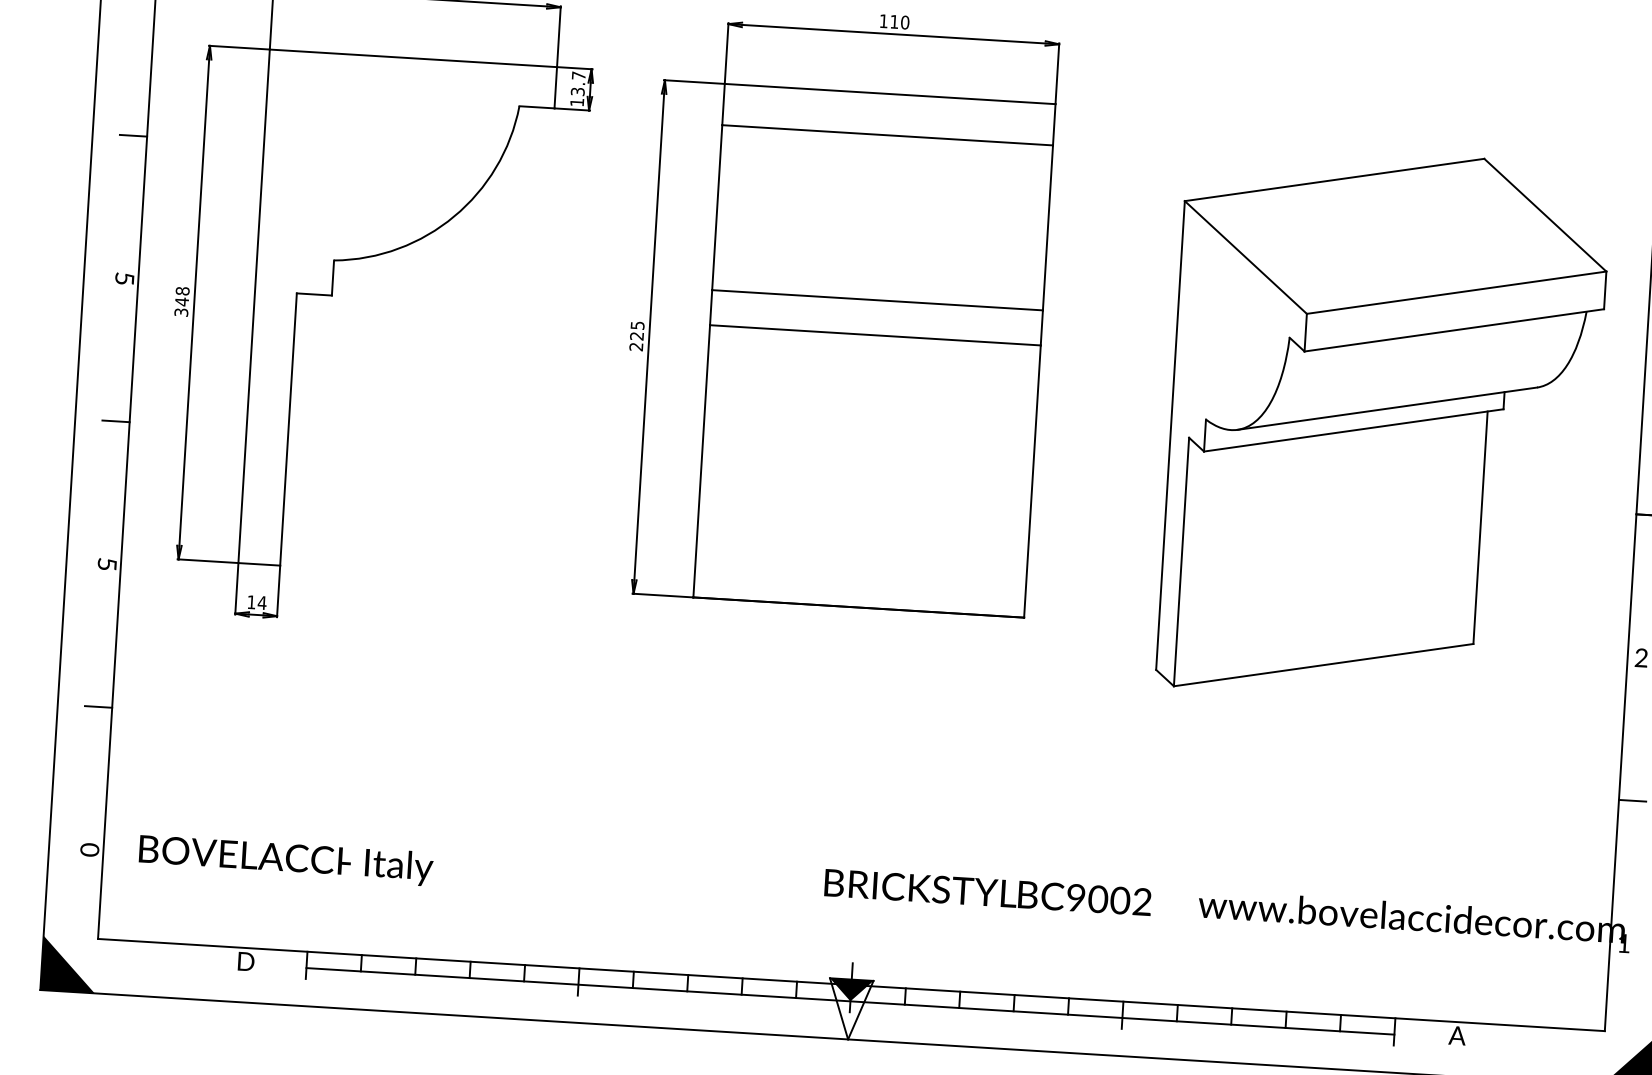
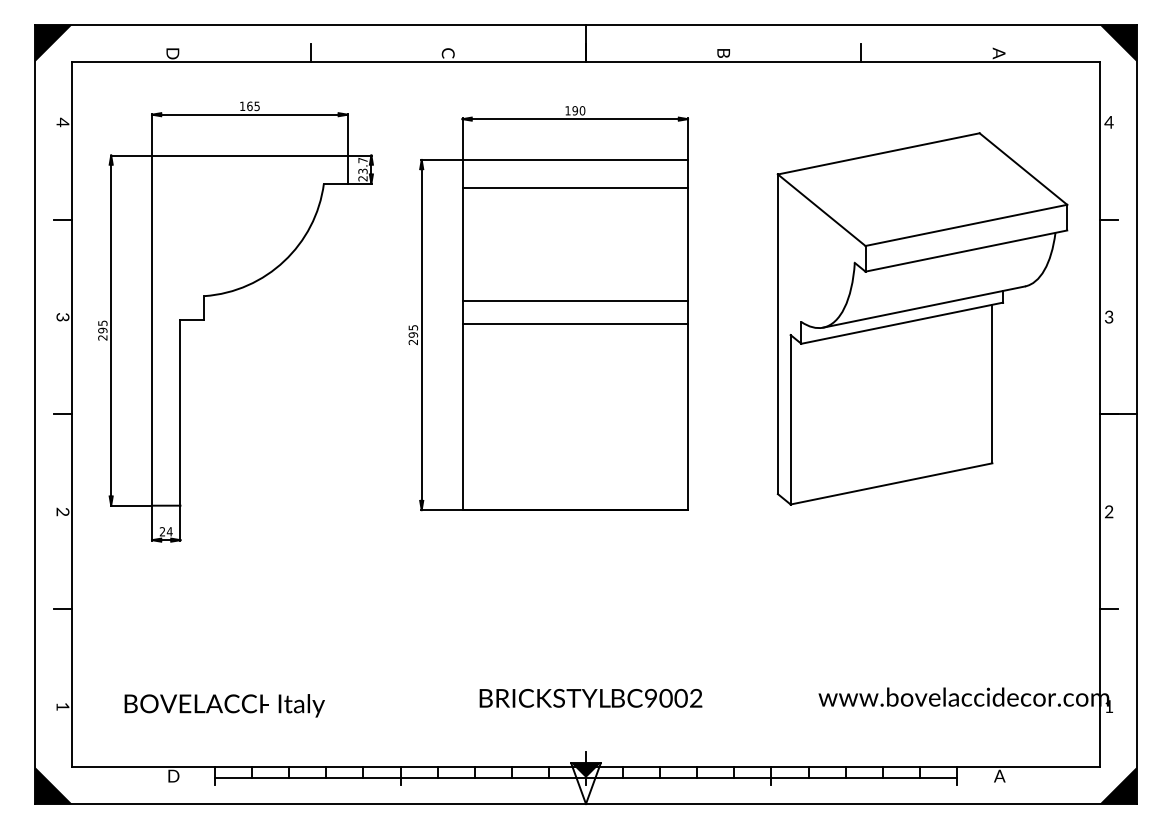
text: (893, 21) -> (574, 110), 110 -> 190
text: (576, 102) -> (362, 178), 13.7 -> 23.7
text: (124, 279) -> (62, 317), 5 -> 3
text: (181, 301) -> (102, 330), 348 -> 295
text: (637, 335) -> (413, 334), 225 -> 295
part: (1383, 425) -> (922, 318), moved
text: (106, 563) -> (62, 511), 5 -> 2
text: (250, 601) -> (161, 531), 14 -> 24
text: (89, 849) -> (62, 706), 0 -> 1
text: (285, 860) -> (224, 705), moved
text: (987, 892) -> (590, 698), moved

